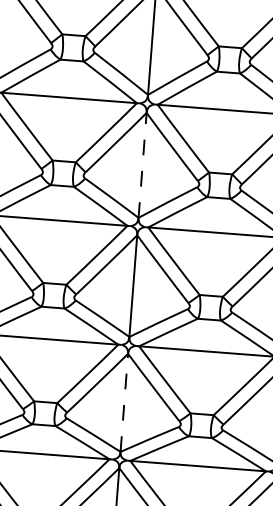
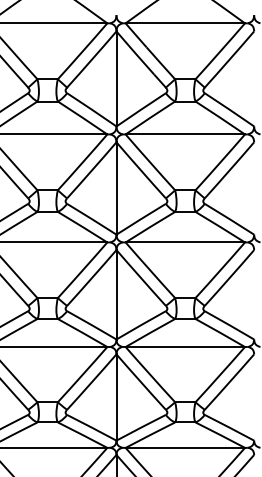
line: (142, 165) -> (116, 188), dashed -> solid
line: (124, 402) -> (116, 397), dashed -> solid

